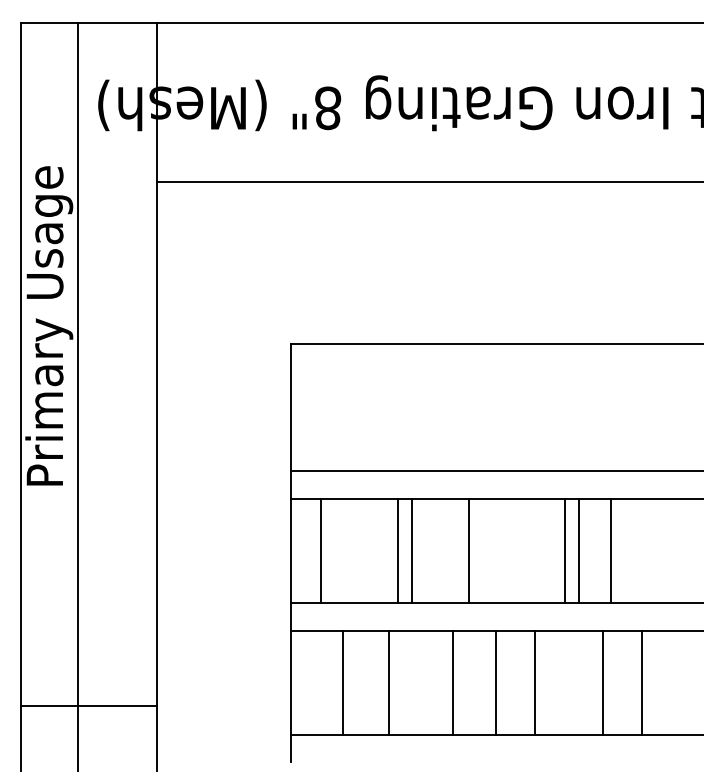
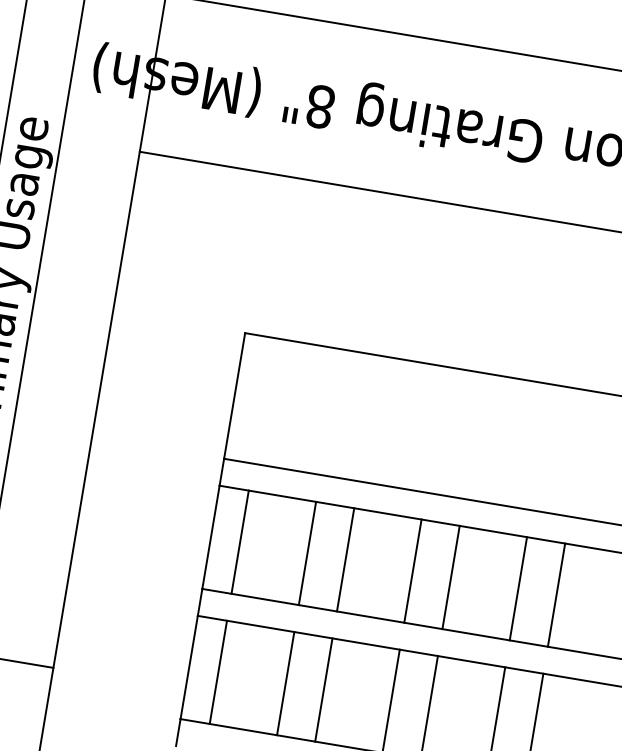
line: (397, 550) -> (345, 559), moved
line: (412, 550) -> (307, 553), moved
line: (469, 550) -> (413, 570), moved
line: (564, 550) -> (450, 577), moved
line: (578, 550) -> (517, 588), moved
line: (610, 550) -> (556, 594), moved
line: (342, 682) -> (218, 671), moved
line: (452, 682) -> (323, 689), moved

